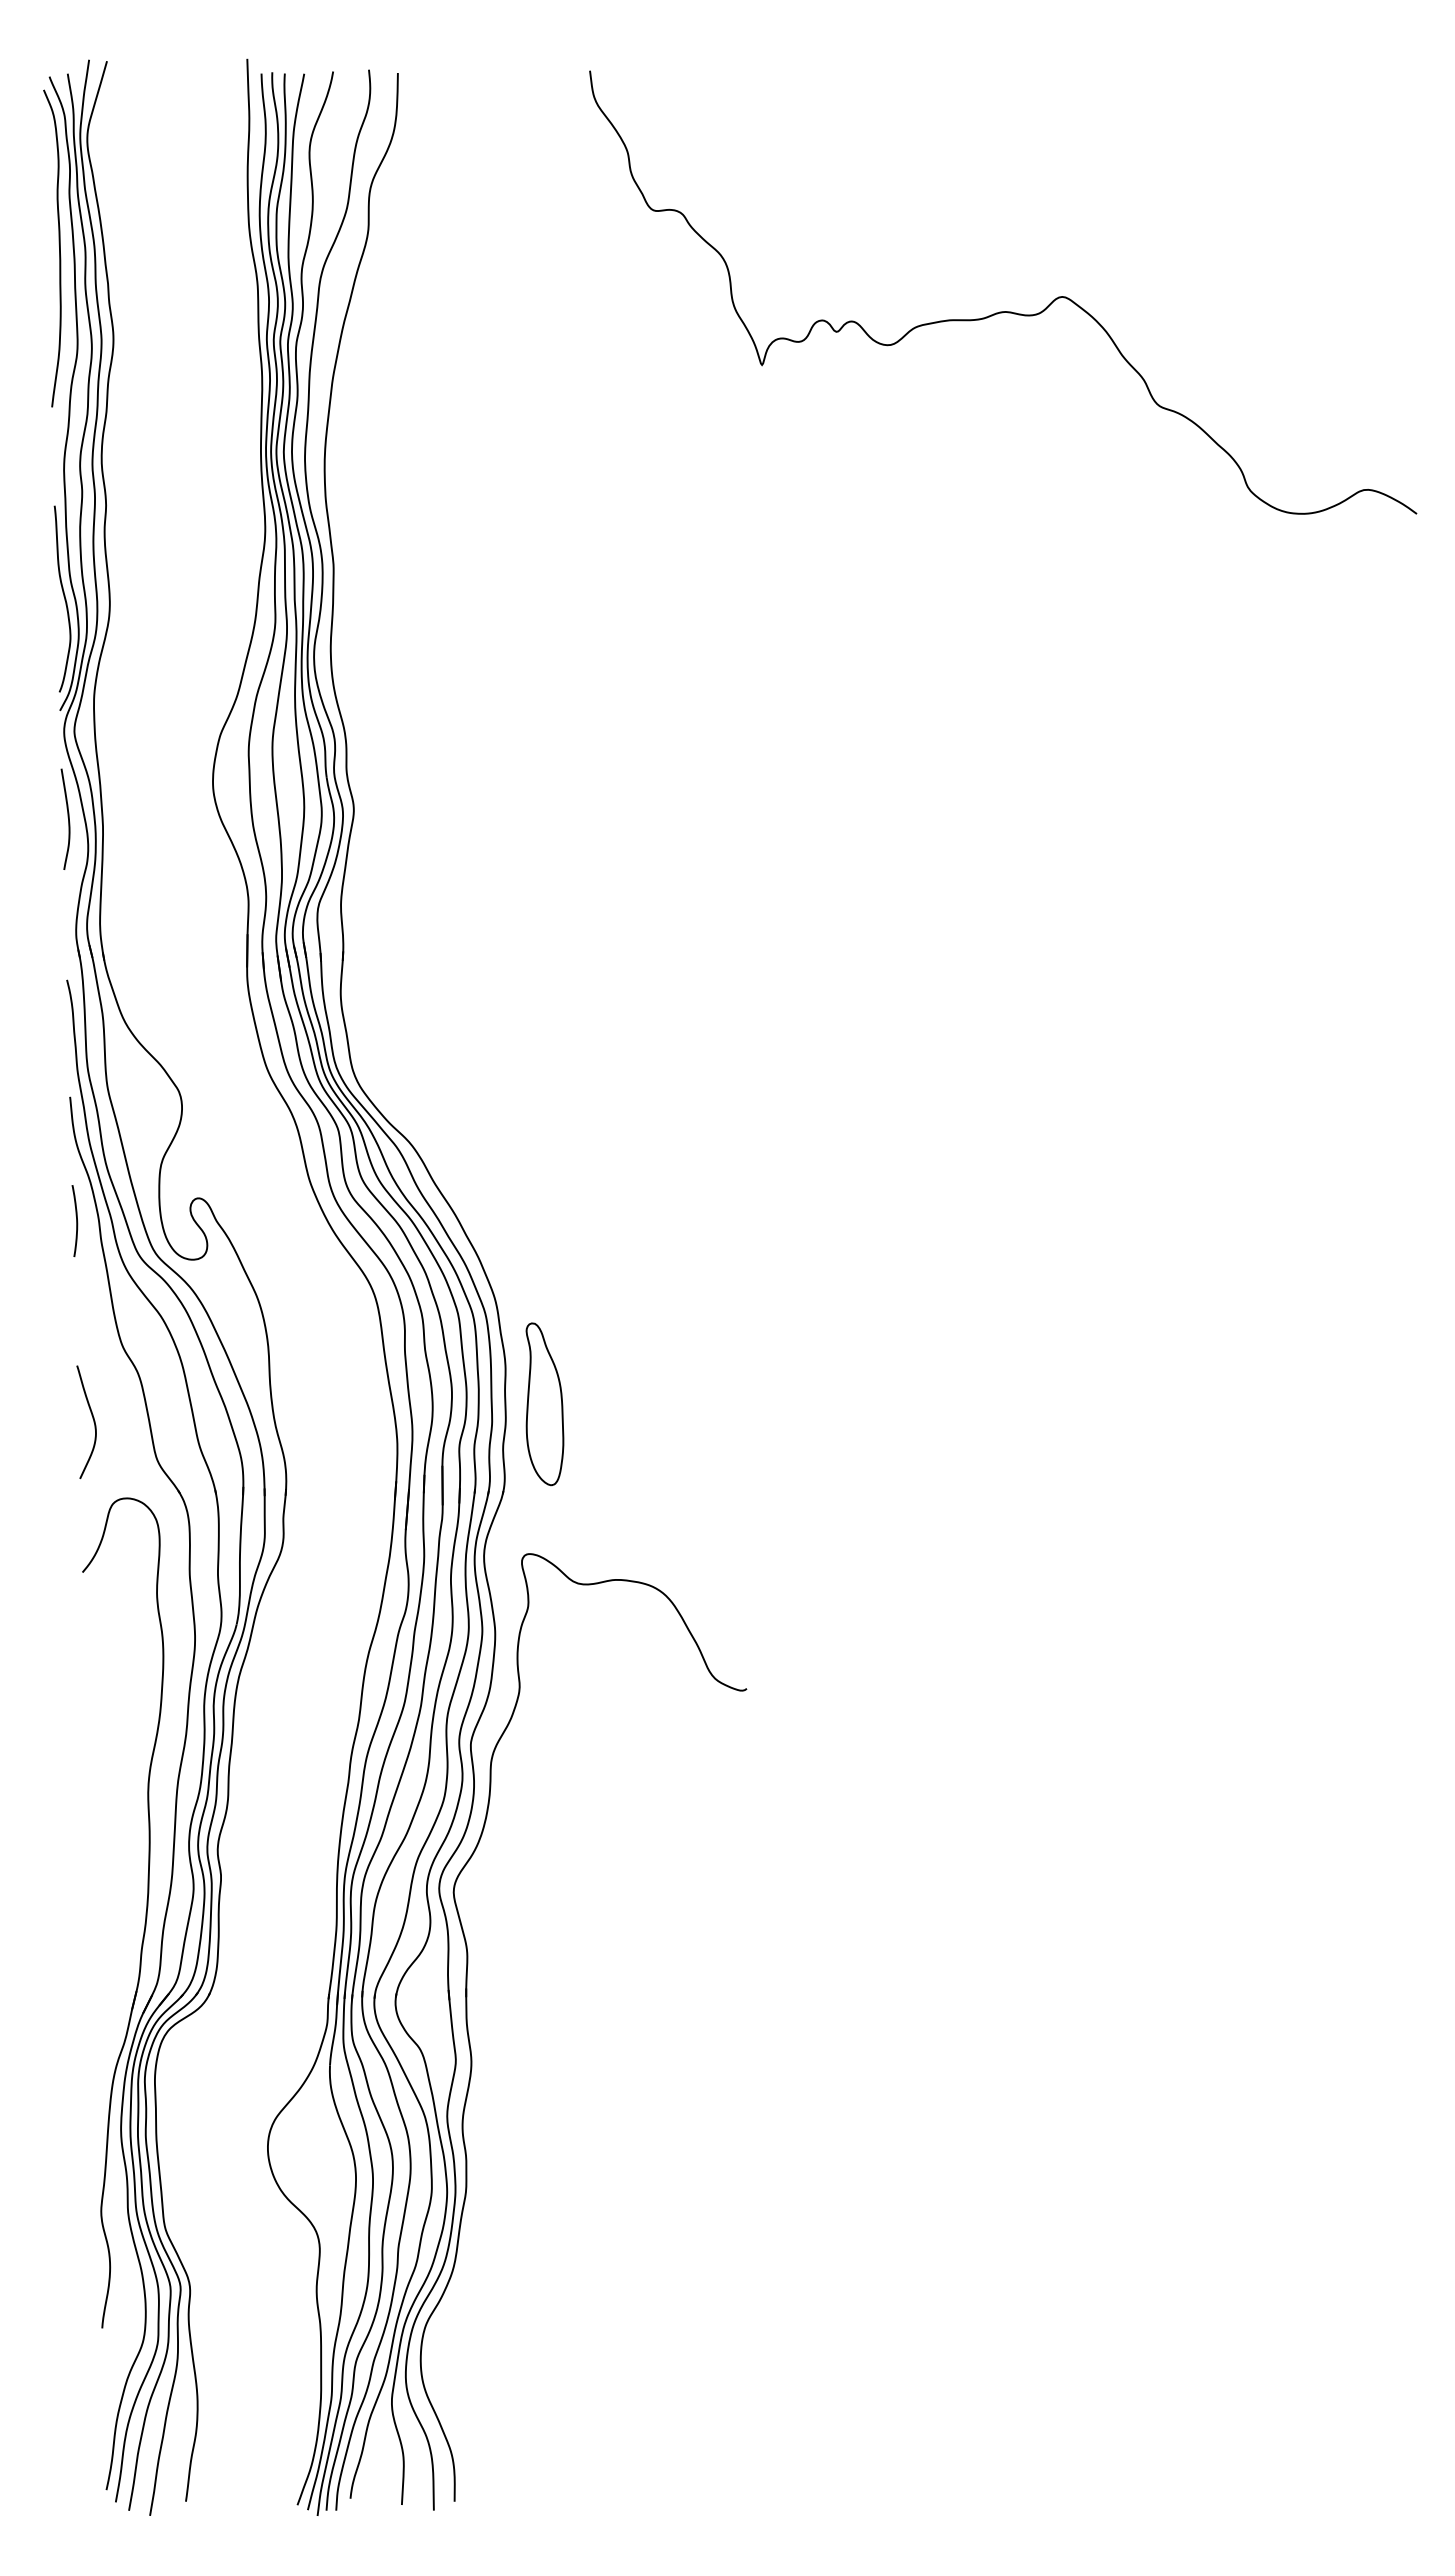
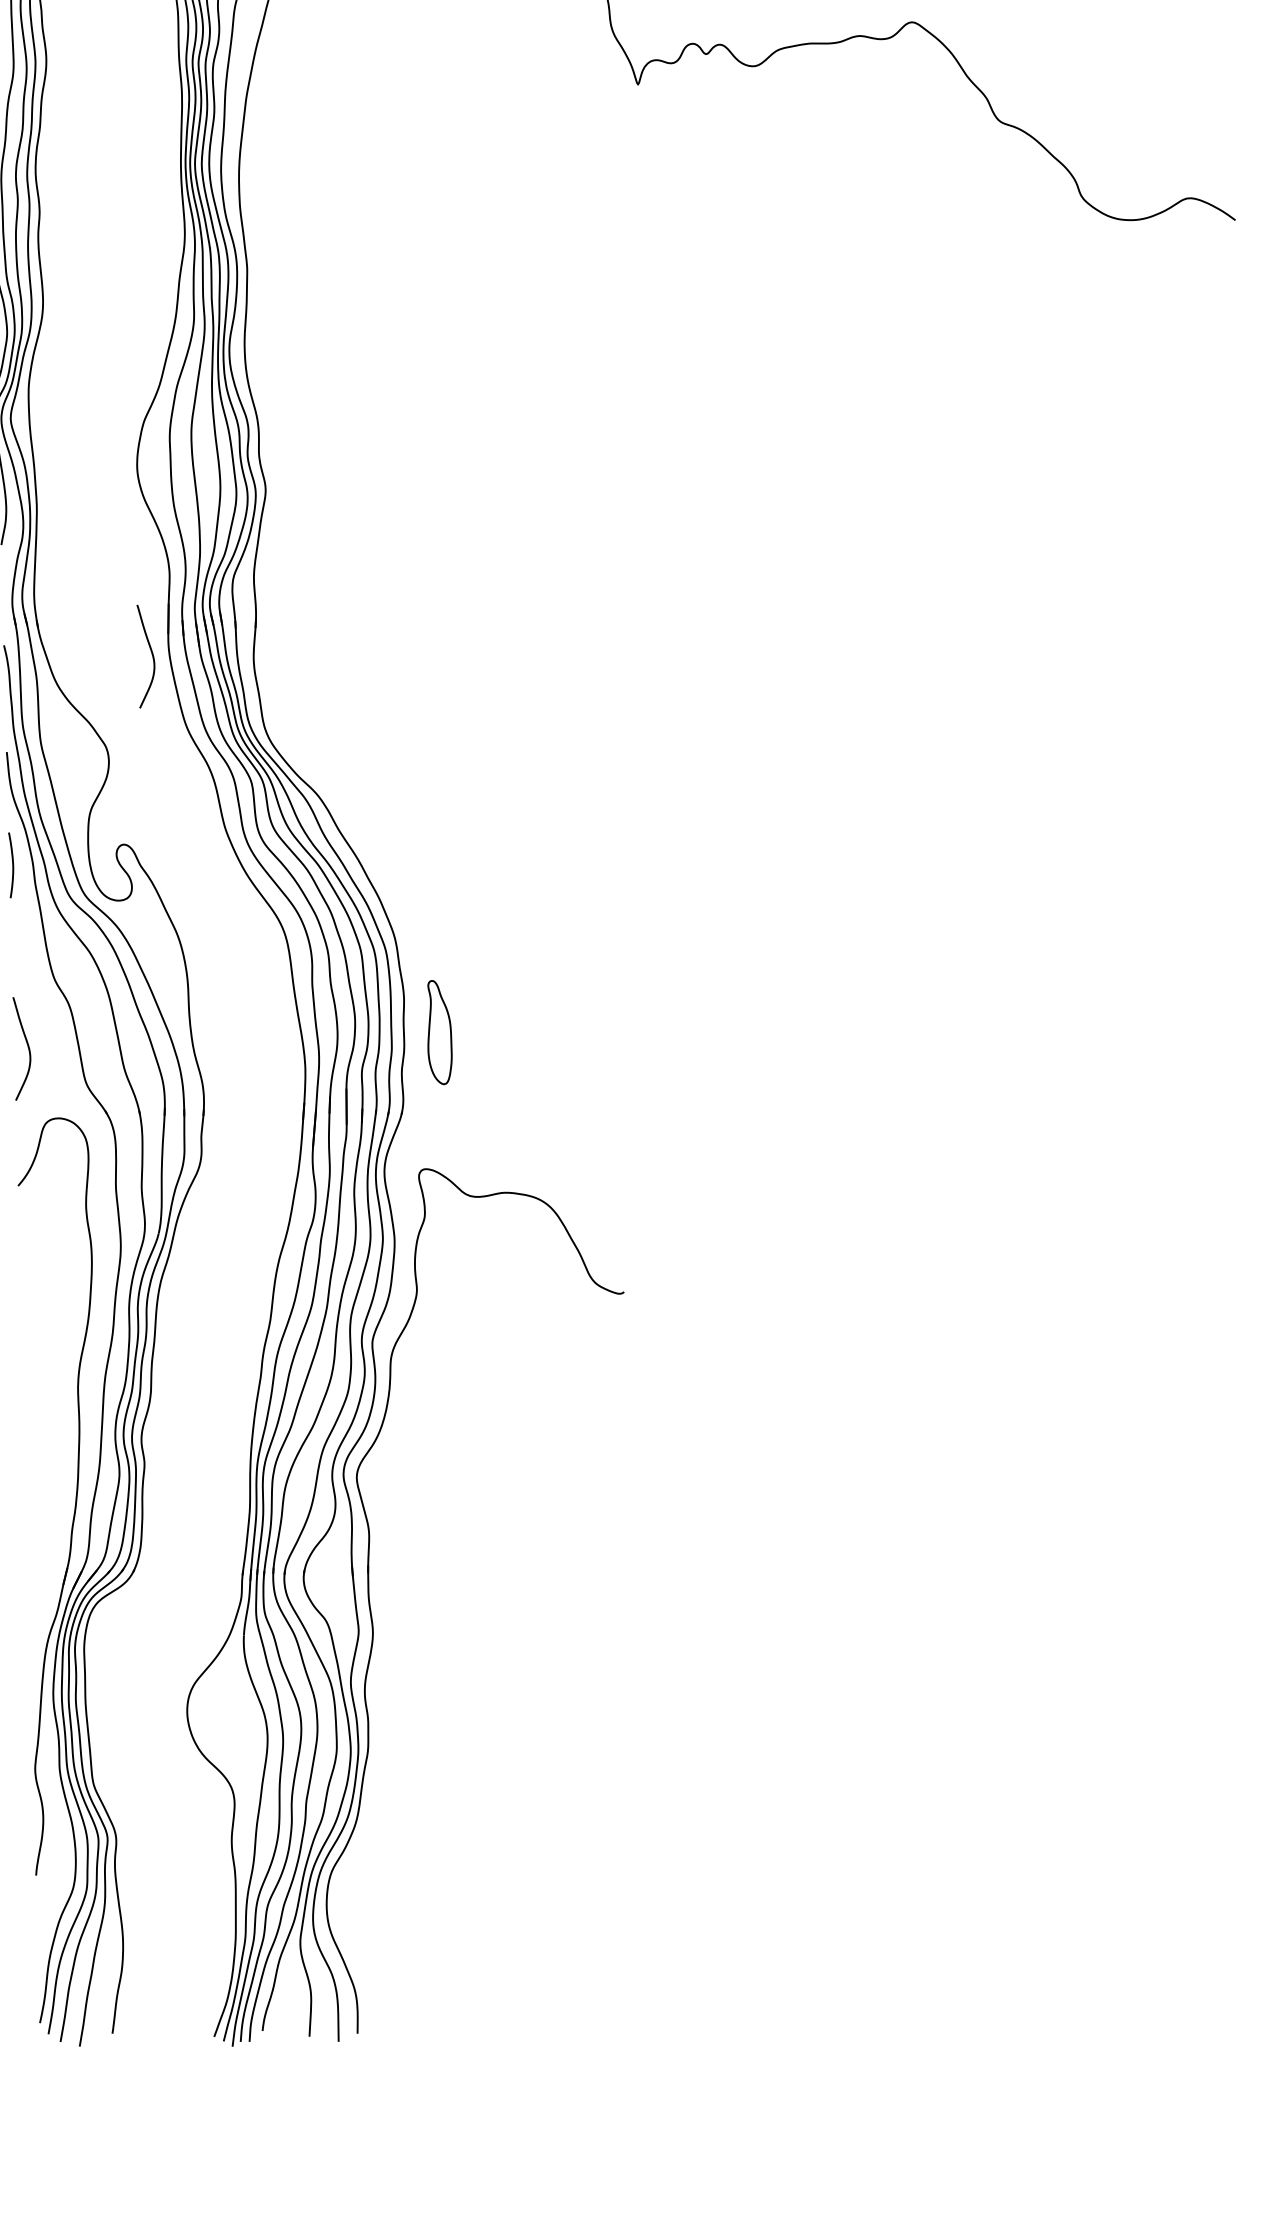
curve: (229, 992) -> (152, 656), added
part: (544, 1404) -> (439, 1032), size x0.7

